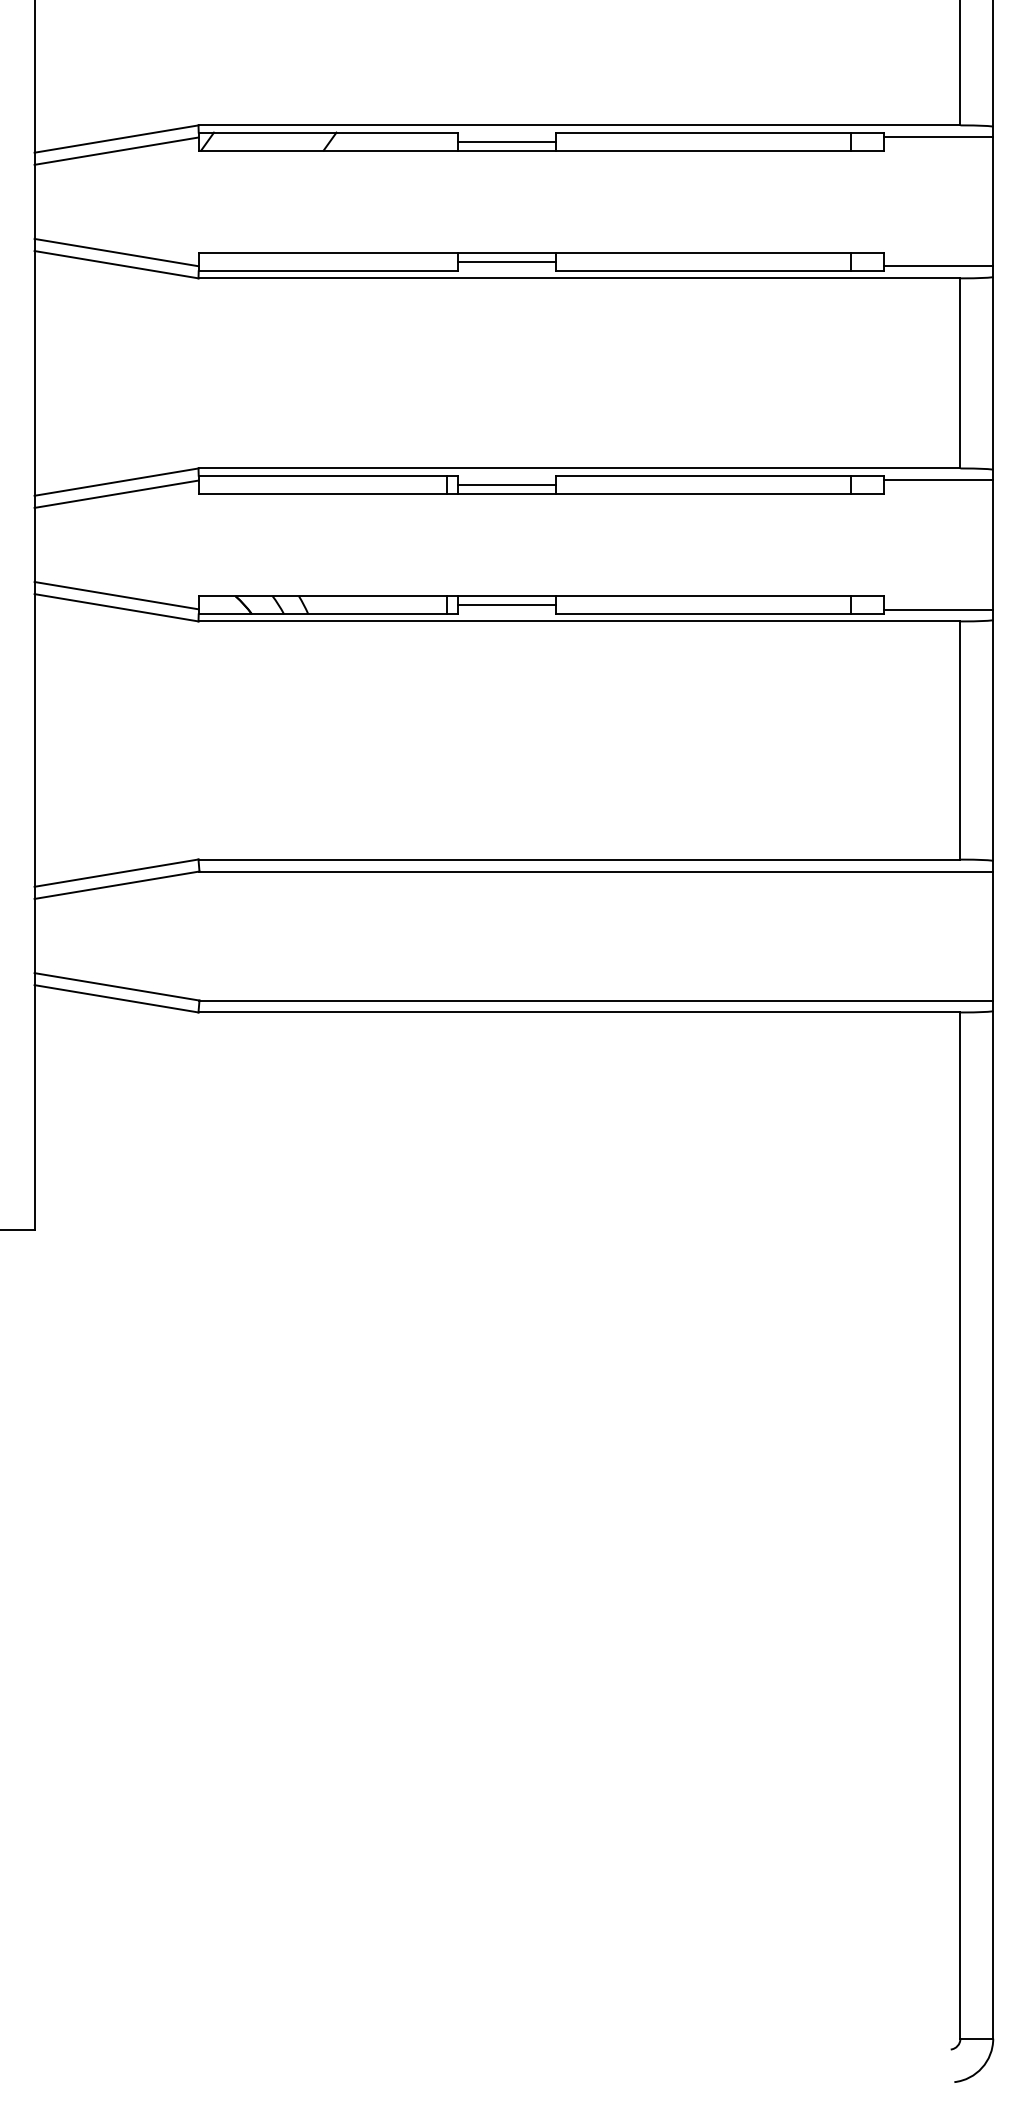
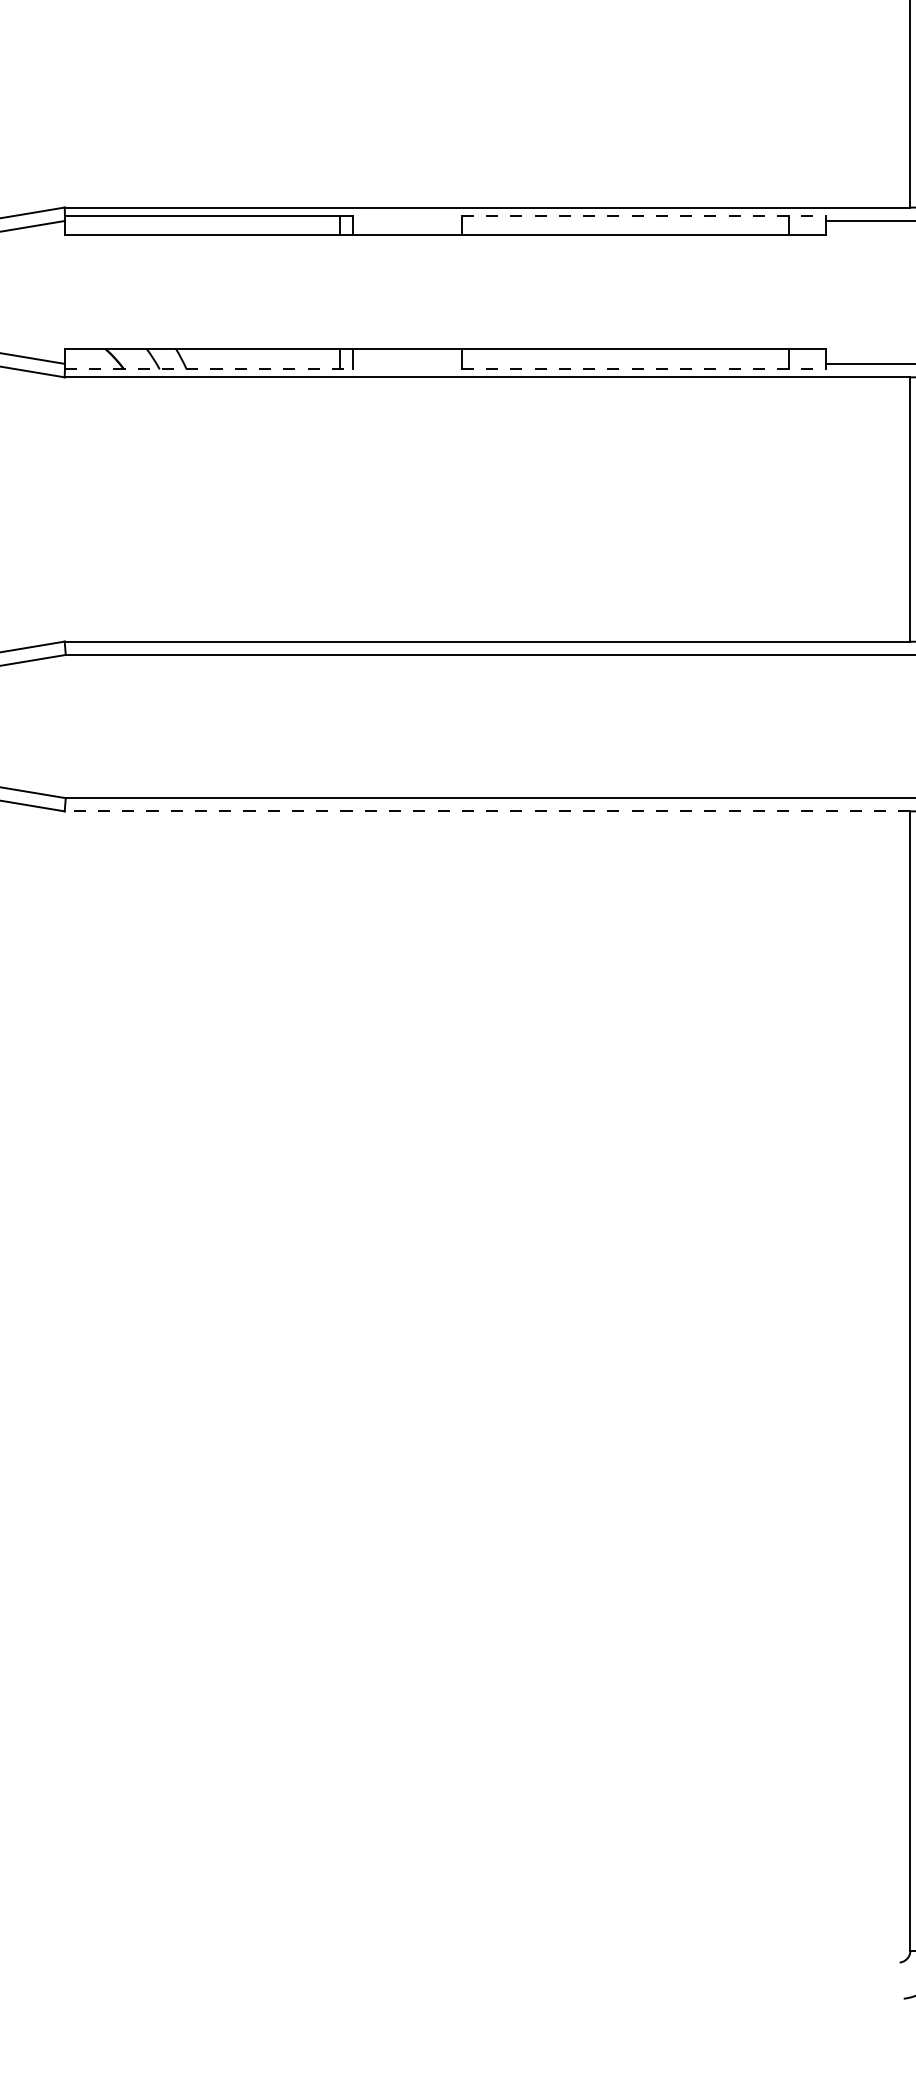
line: (720, 475) -> (644, 215), solid -> dashed
line: (506, 485) -> (406, 226), removed
line: (506, 604) -> (406, 358), removed
line: (328, 614) -> (209, 369), solid -> dashed
line: (720, 614) -> (644, 369), solid -> dashed
line: (579, 1012) -> (487, 811), solid -> dashed

